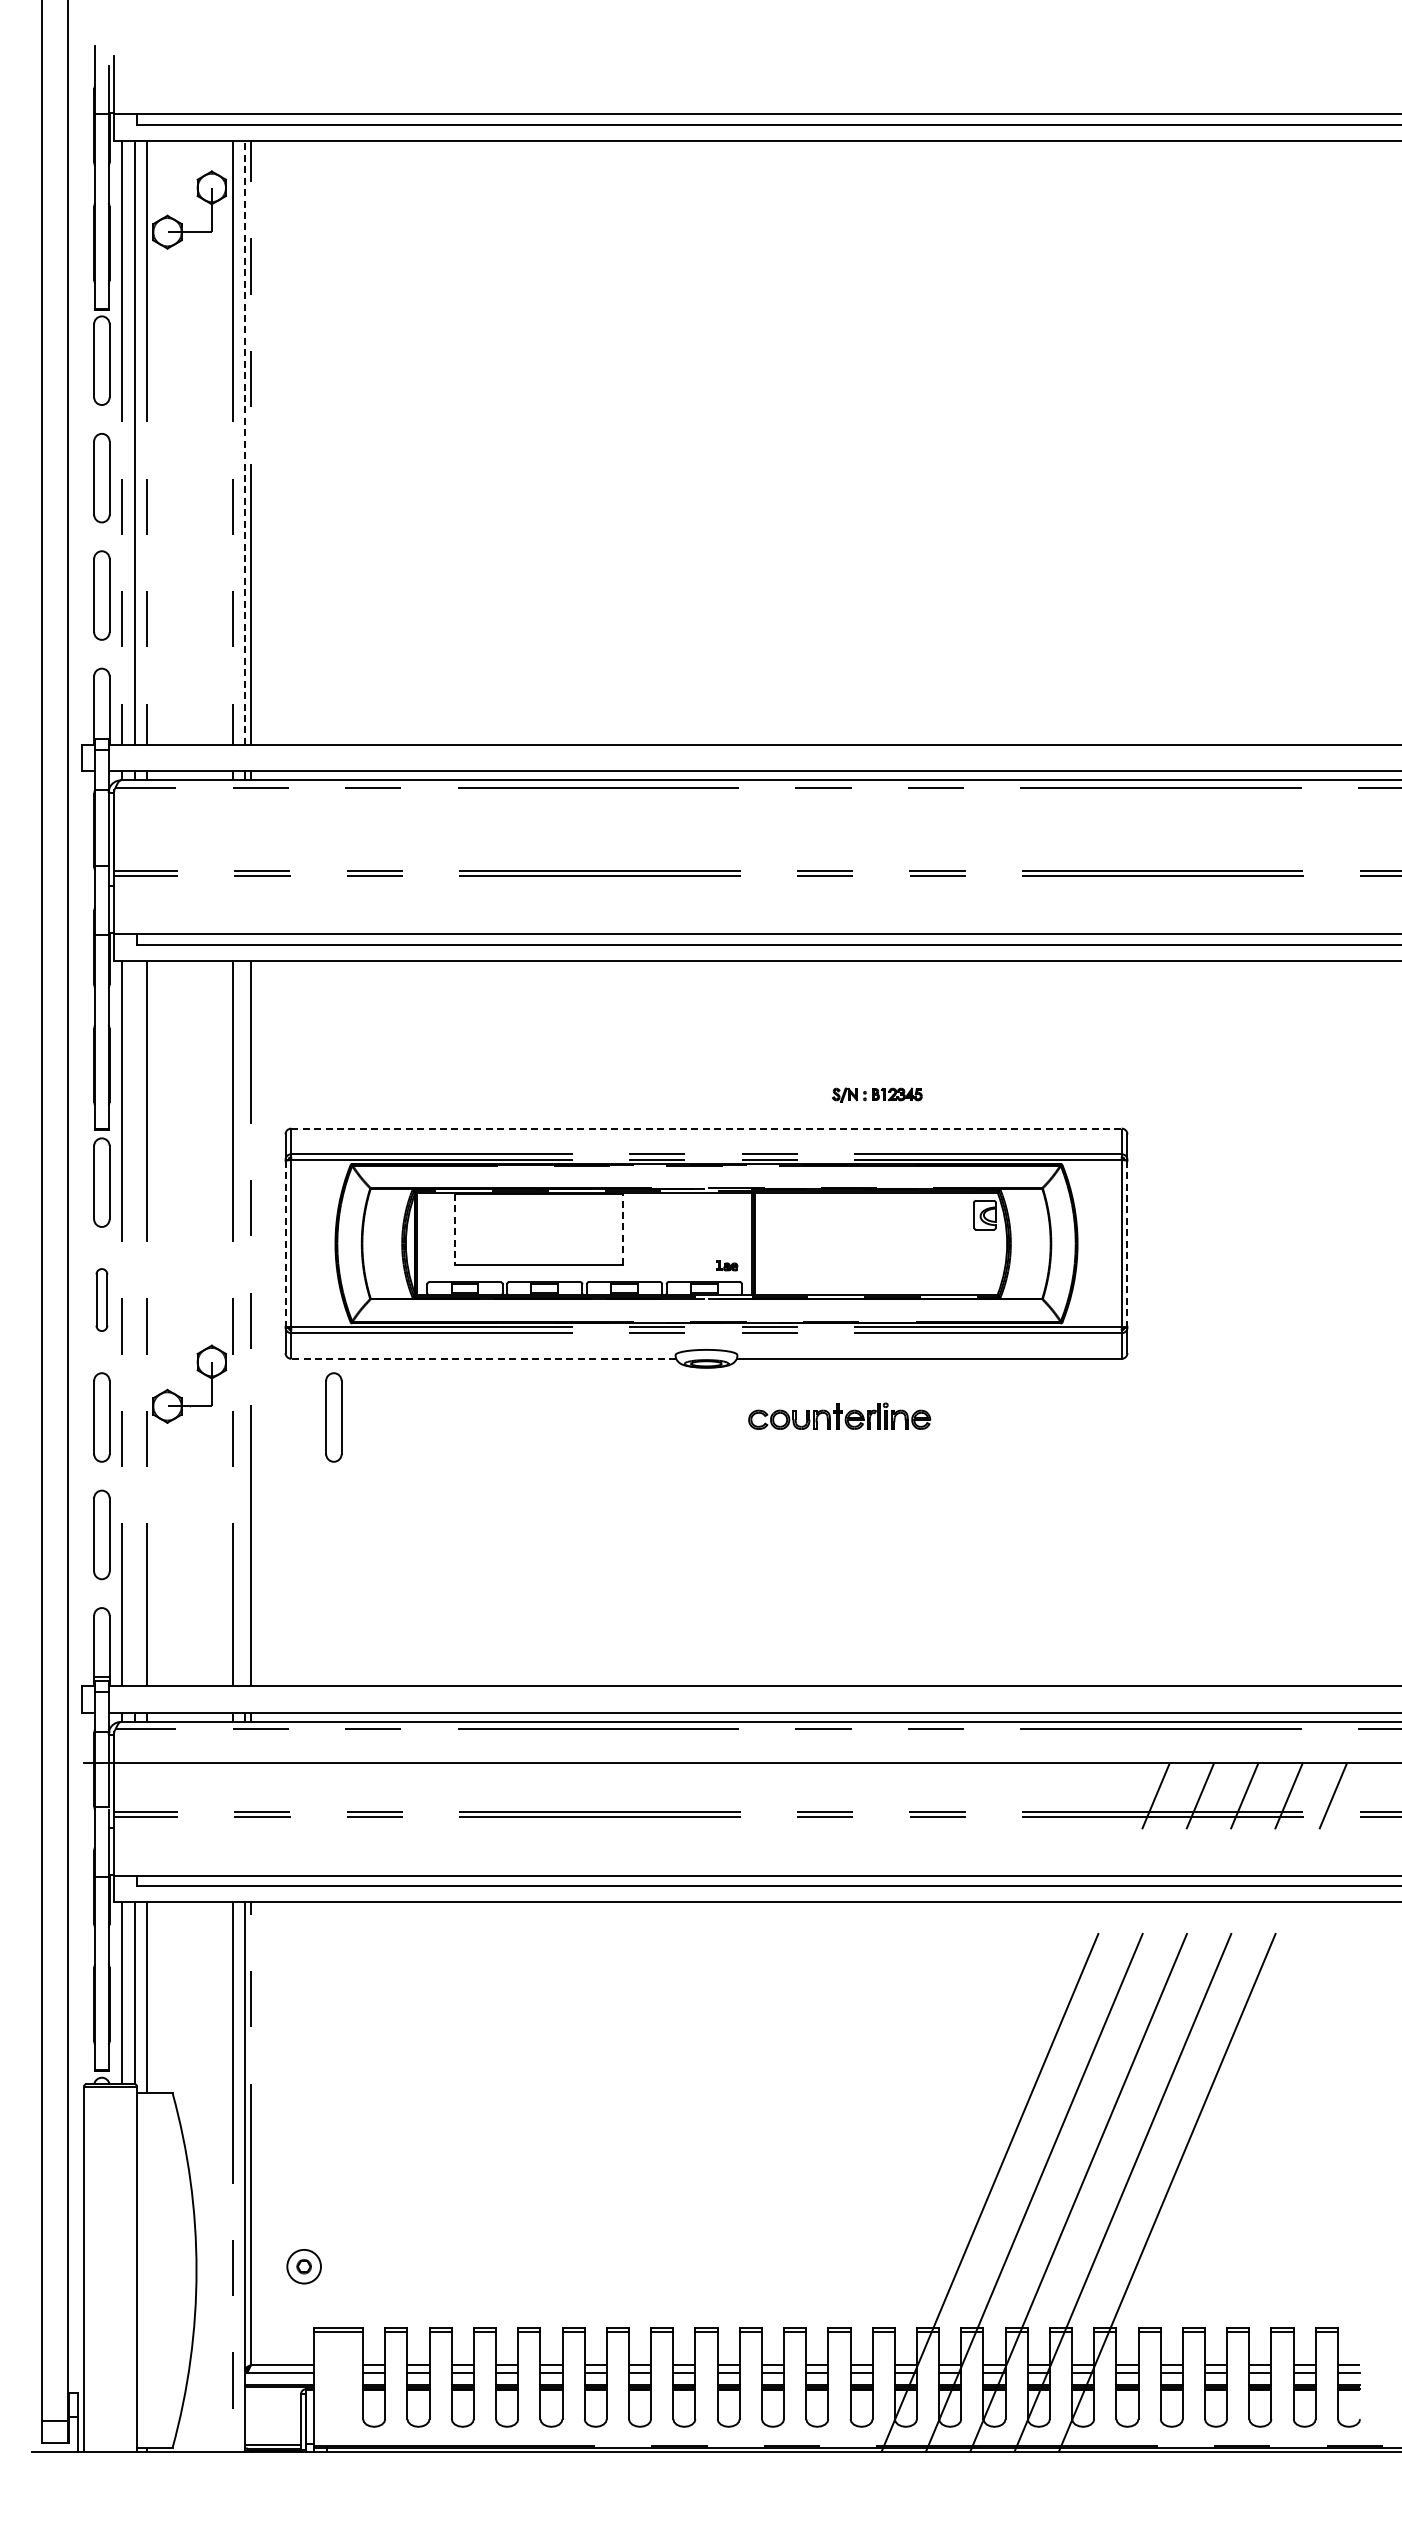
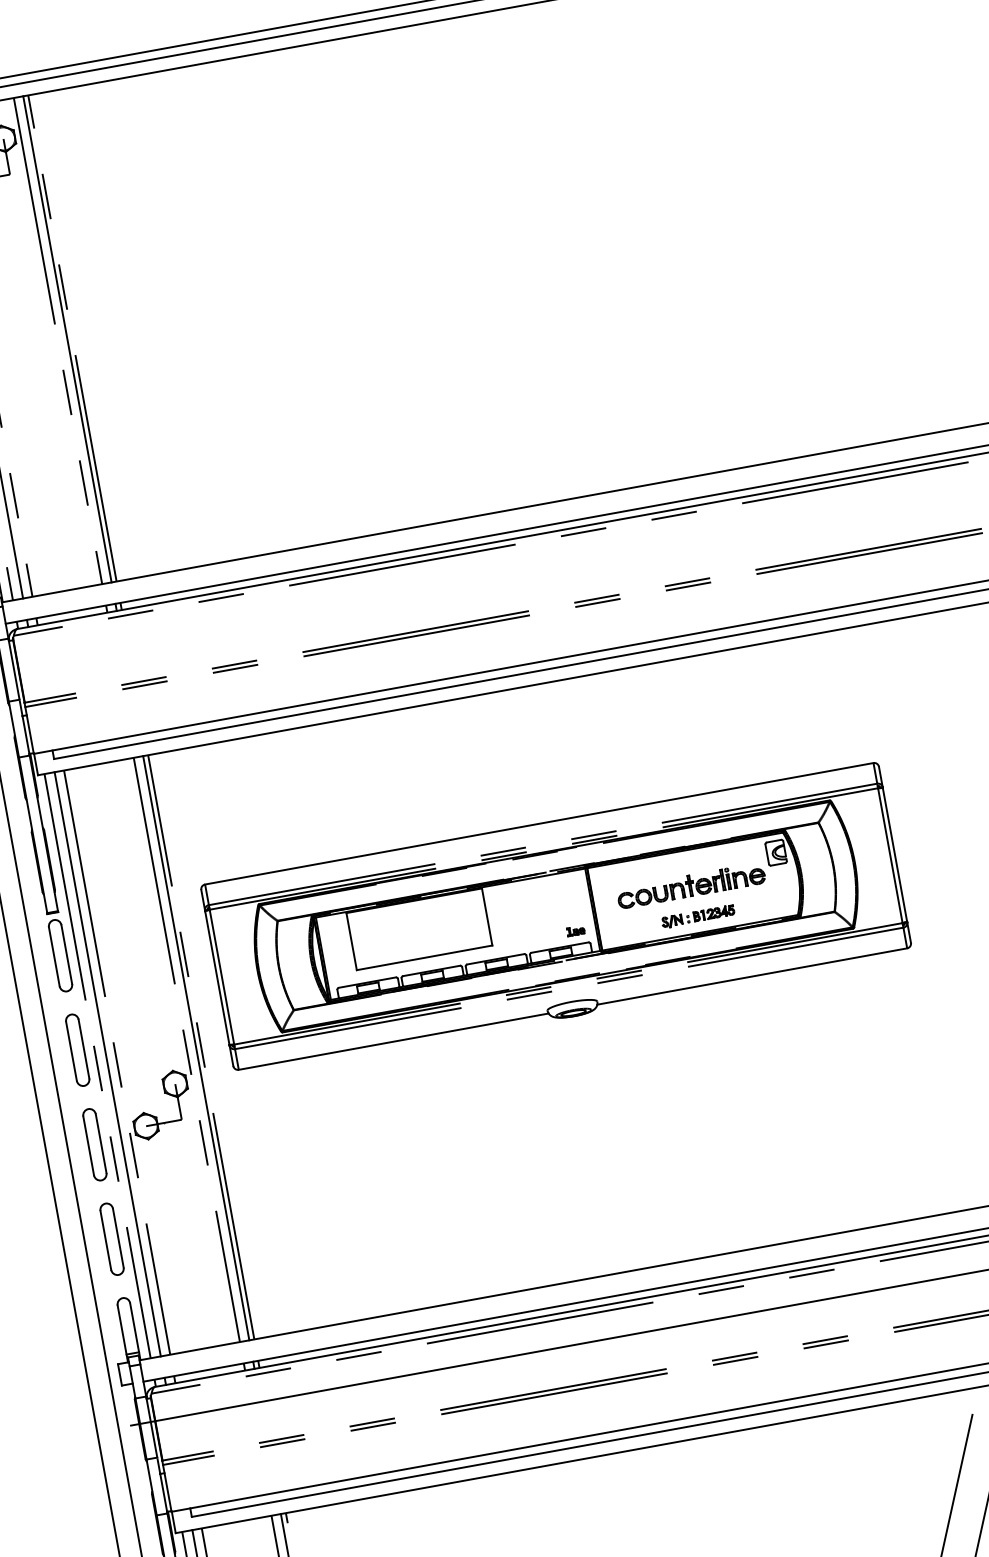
line: (244, 442) -> (67, 339), dashed -> solid
part: (877, 1094) -> (698, 916), moved
line: (707, 1128) -> (540, 823), dashed -> solid
line: (623, 1228) -> (487, 916), dashed -> solid
line: (455, 1229) -> (352, 941), dashed -> solid
line: (285, 1244) -> (217, 978), dashed -> solid
line: (1127, 1244) -> (895, 855), dashed -> solid
part: (101, 1299) -> (77, 1049), size x1.43
line: (134, 1323) -> (107, 1064), added
line: (244, 1323) -> (195, 1048), added
line: (483, 1358) -> (393, 1041), dashed -> solid
part: (839, 1415) -> (690, 885), moved
part: (333, 1417) -> (281, 1110), removed

